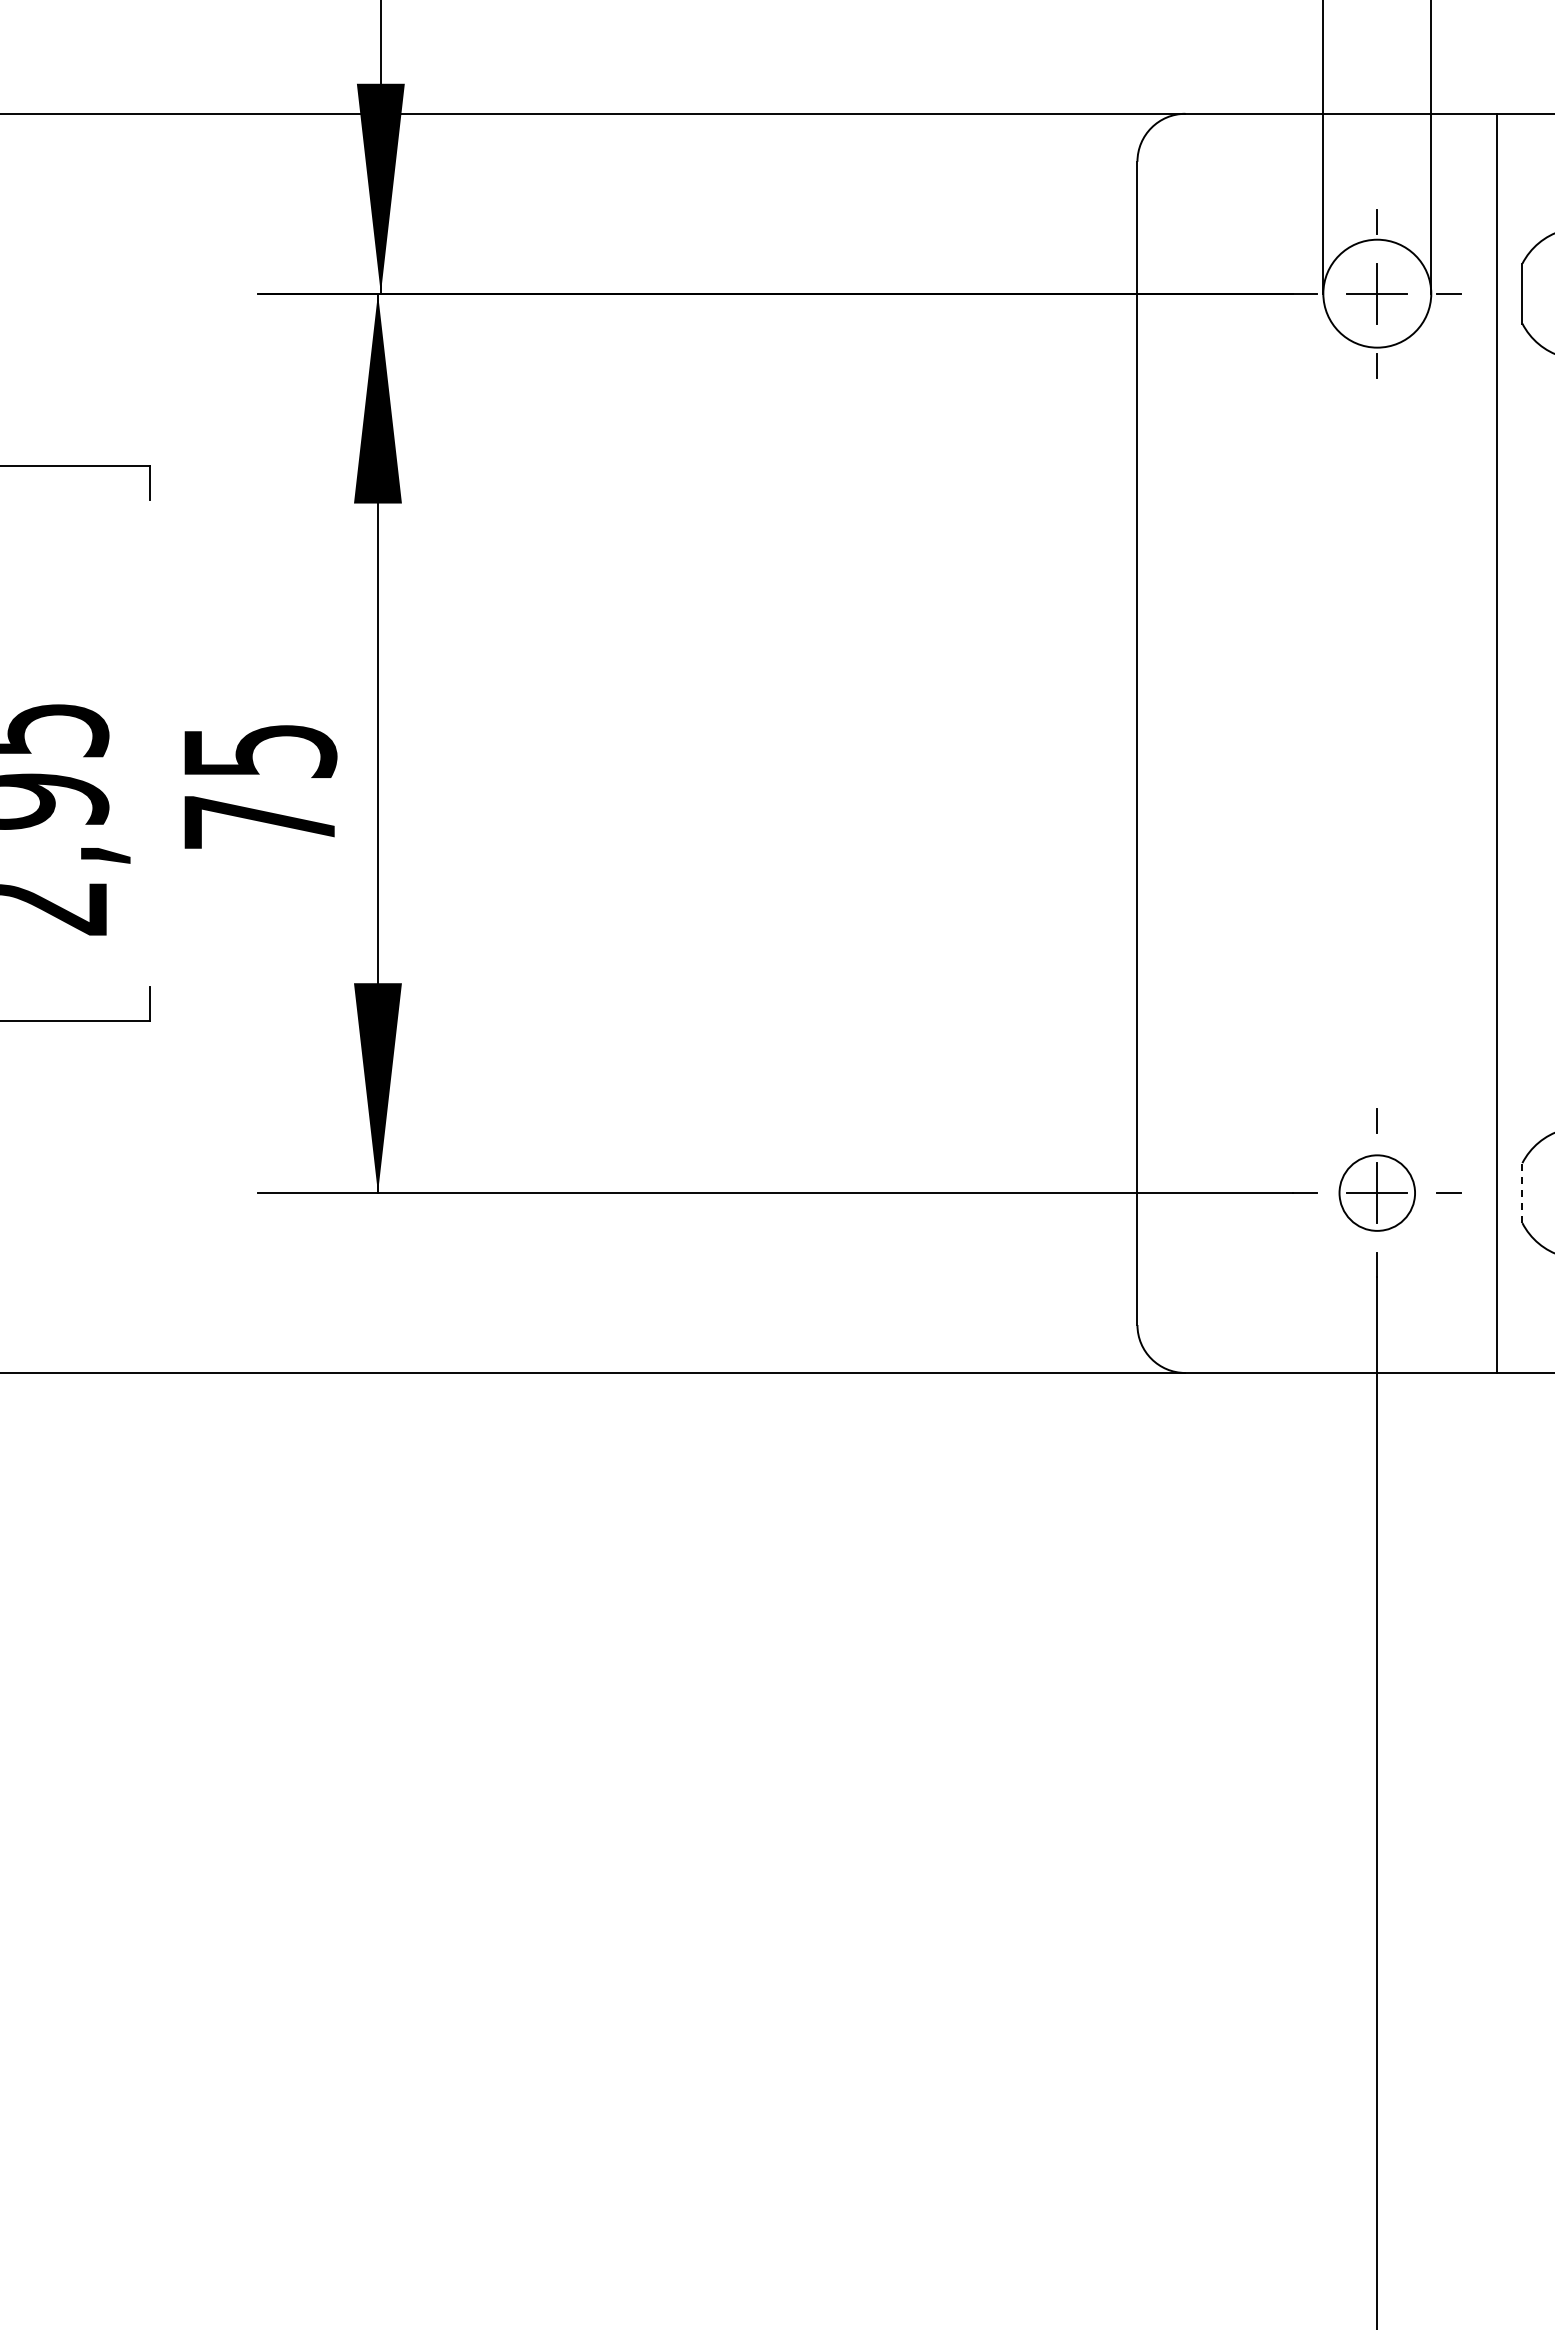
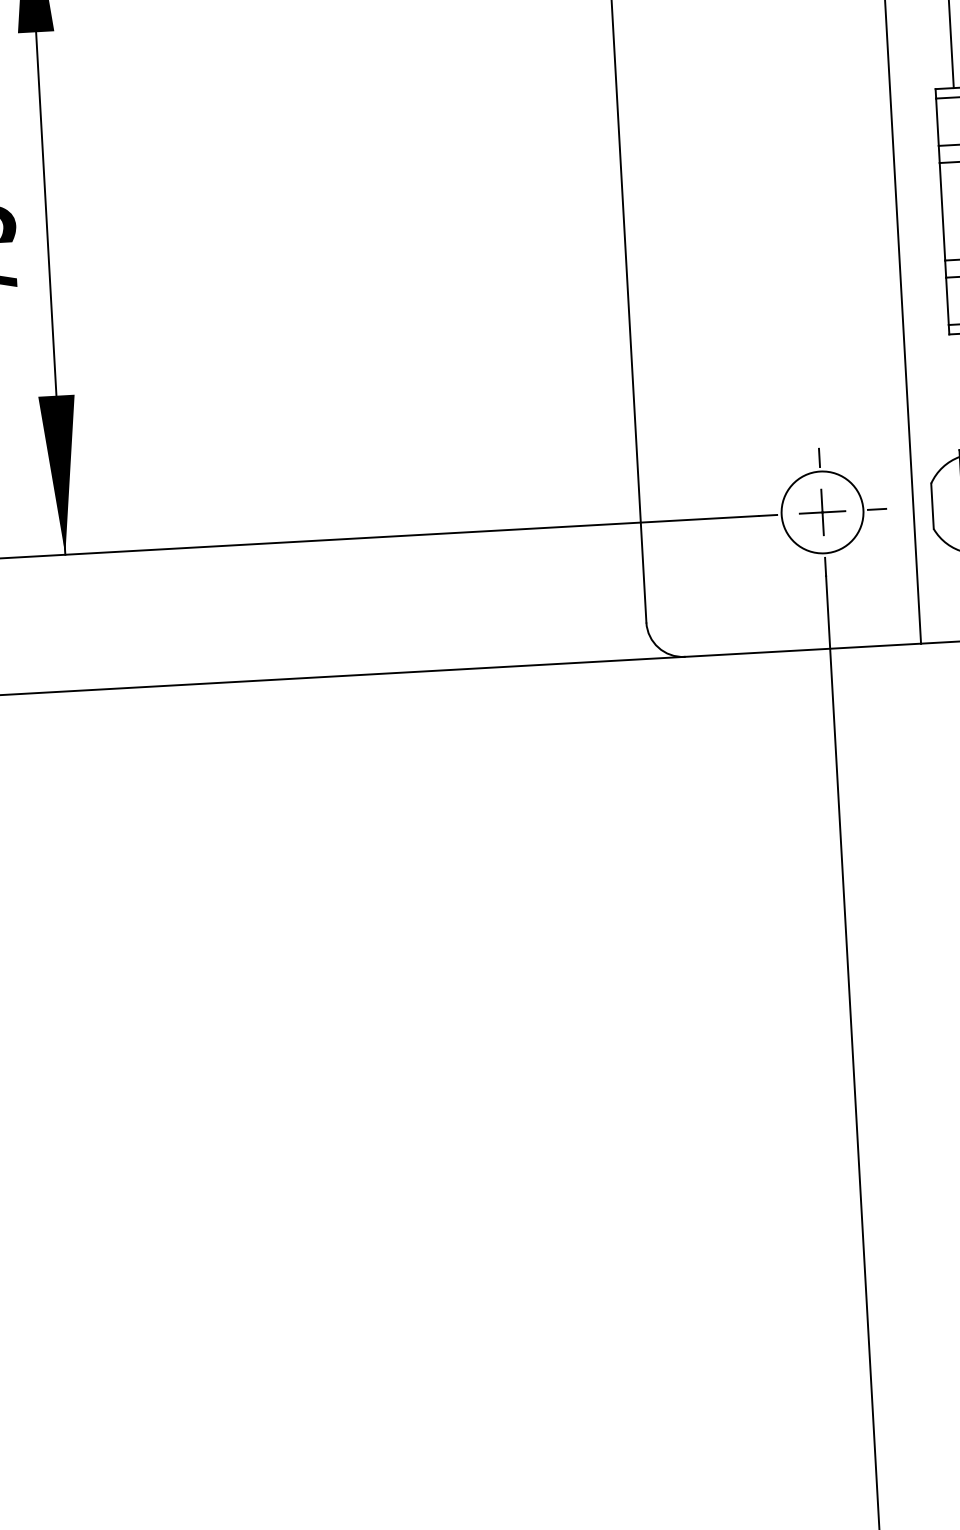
circle: (1377, 1193) -> (822, 512), size x1.43
line: (1522, 1193) -> (932, 506), dashed -> solid

